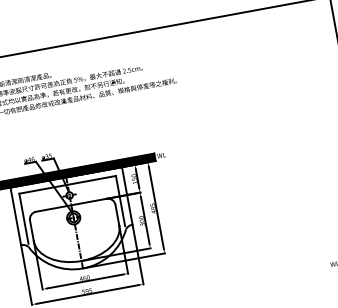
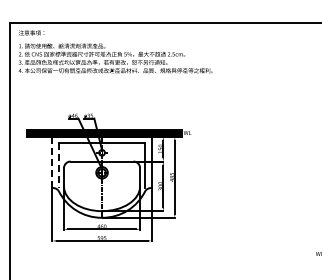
line: (15, 216) -> (52, 162), solid -> dashed
line: (24, 219) -> (59, 166), solid -> dashed

